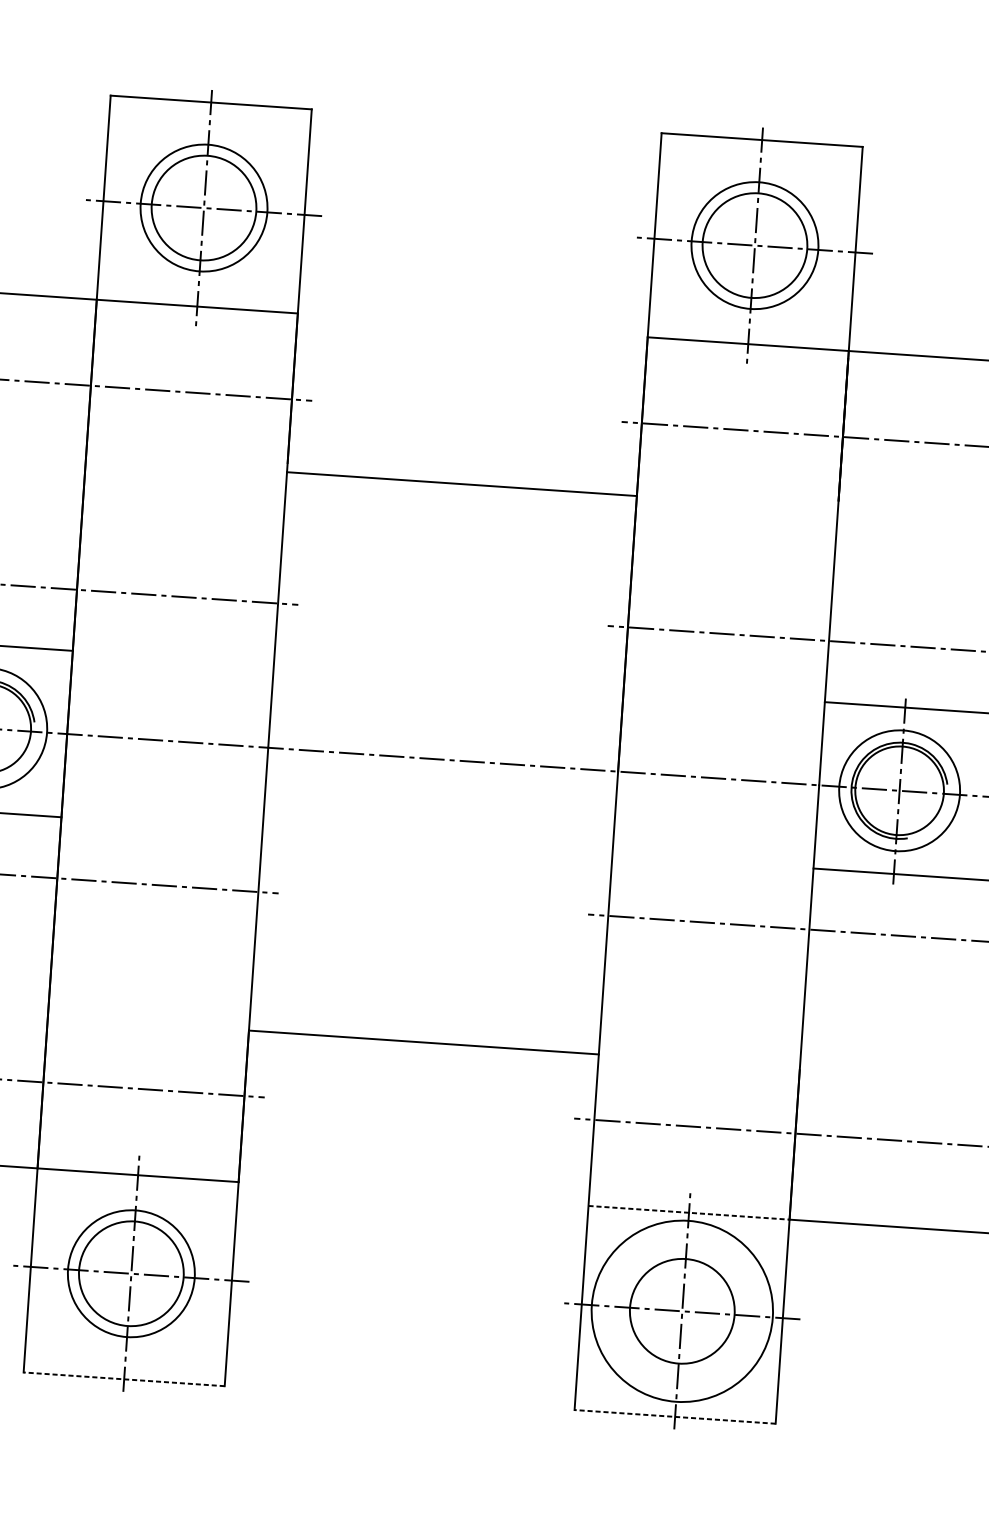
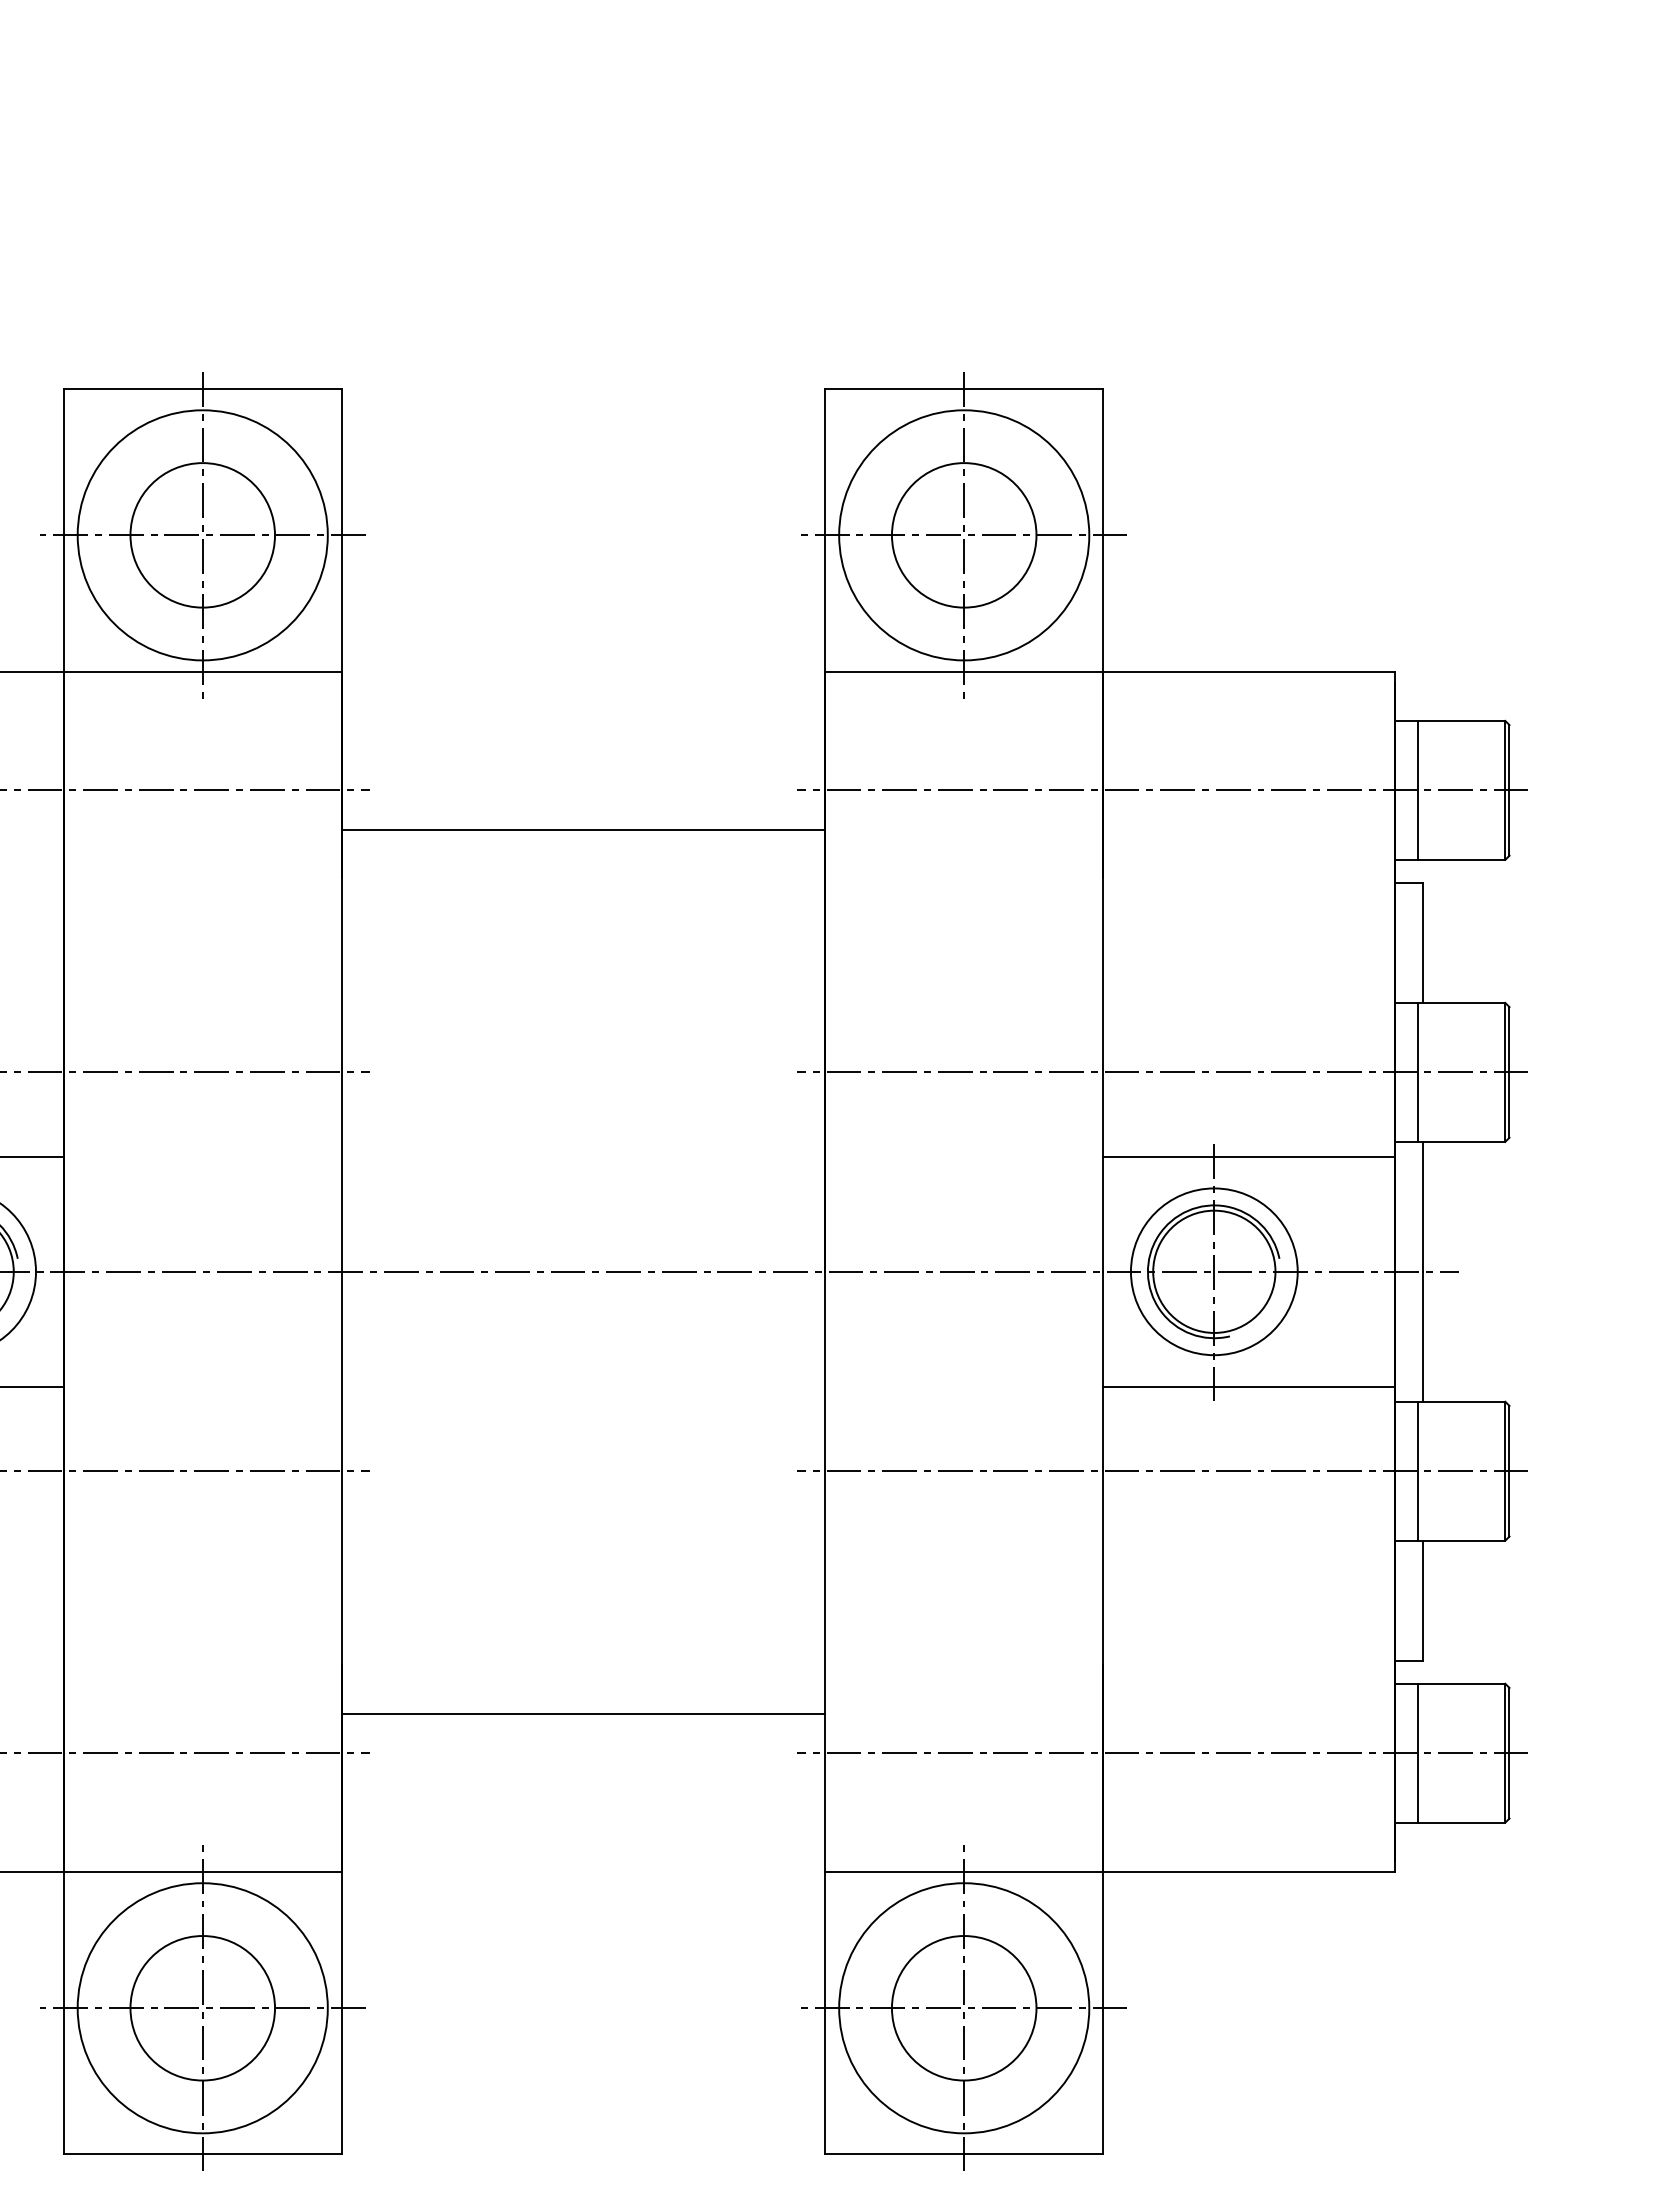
circle: (203, 208) -> (202, 535), size x1.43
circle: (755, 245) -> (964, 535), size x1.43
line: (461, 483) -> (583, 829), moved
line: (423, 1042) -> (583, 1713), moved
line: (689, 1213) -> (964, 1872), dashed -> solid
circle: (131, 1273) -> (202, 2008), size x1.43
line: (123, 1379) -> (202, 2154), dashed -> solid
line: (675, 1417) -> (964, 2154), dashed -> solid

